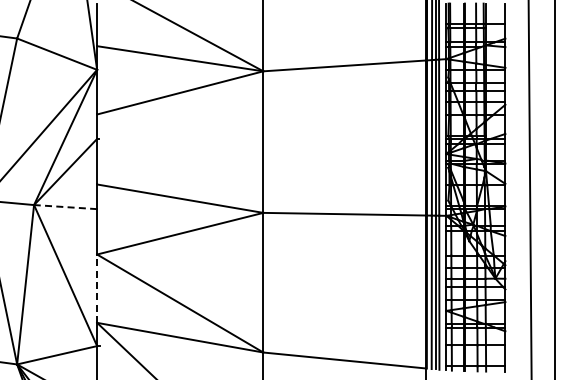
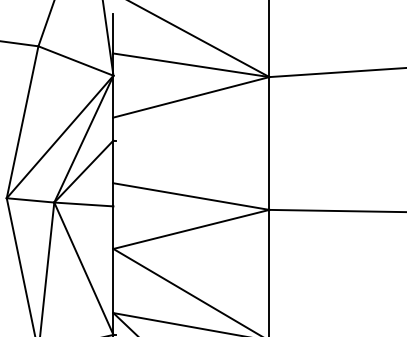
line: (65, 207) -> (83, 204), dashed -> solid
line: (97, 288) -> (113, 280), dashed -> solid

